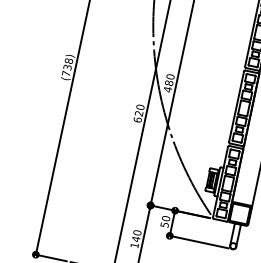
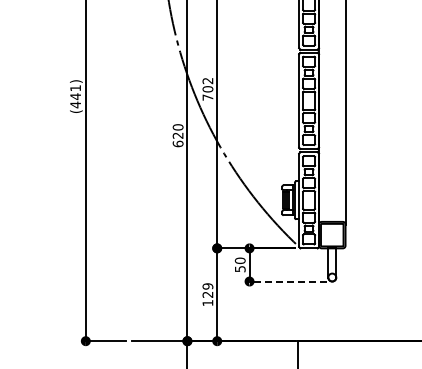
text: (67, 67) -> (75, 96), (738) -> (441)
text: (168, 83) -> (207, 89), 480 -> 702
text: (136, 235) -> (207, 290), 140 -> 129
line: (199, 242) -> (288, 281), solid -> dashed

